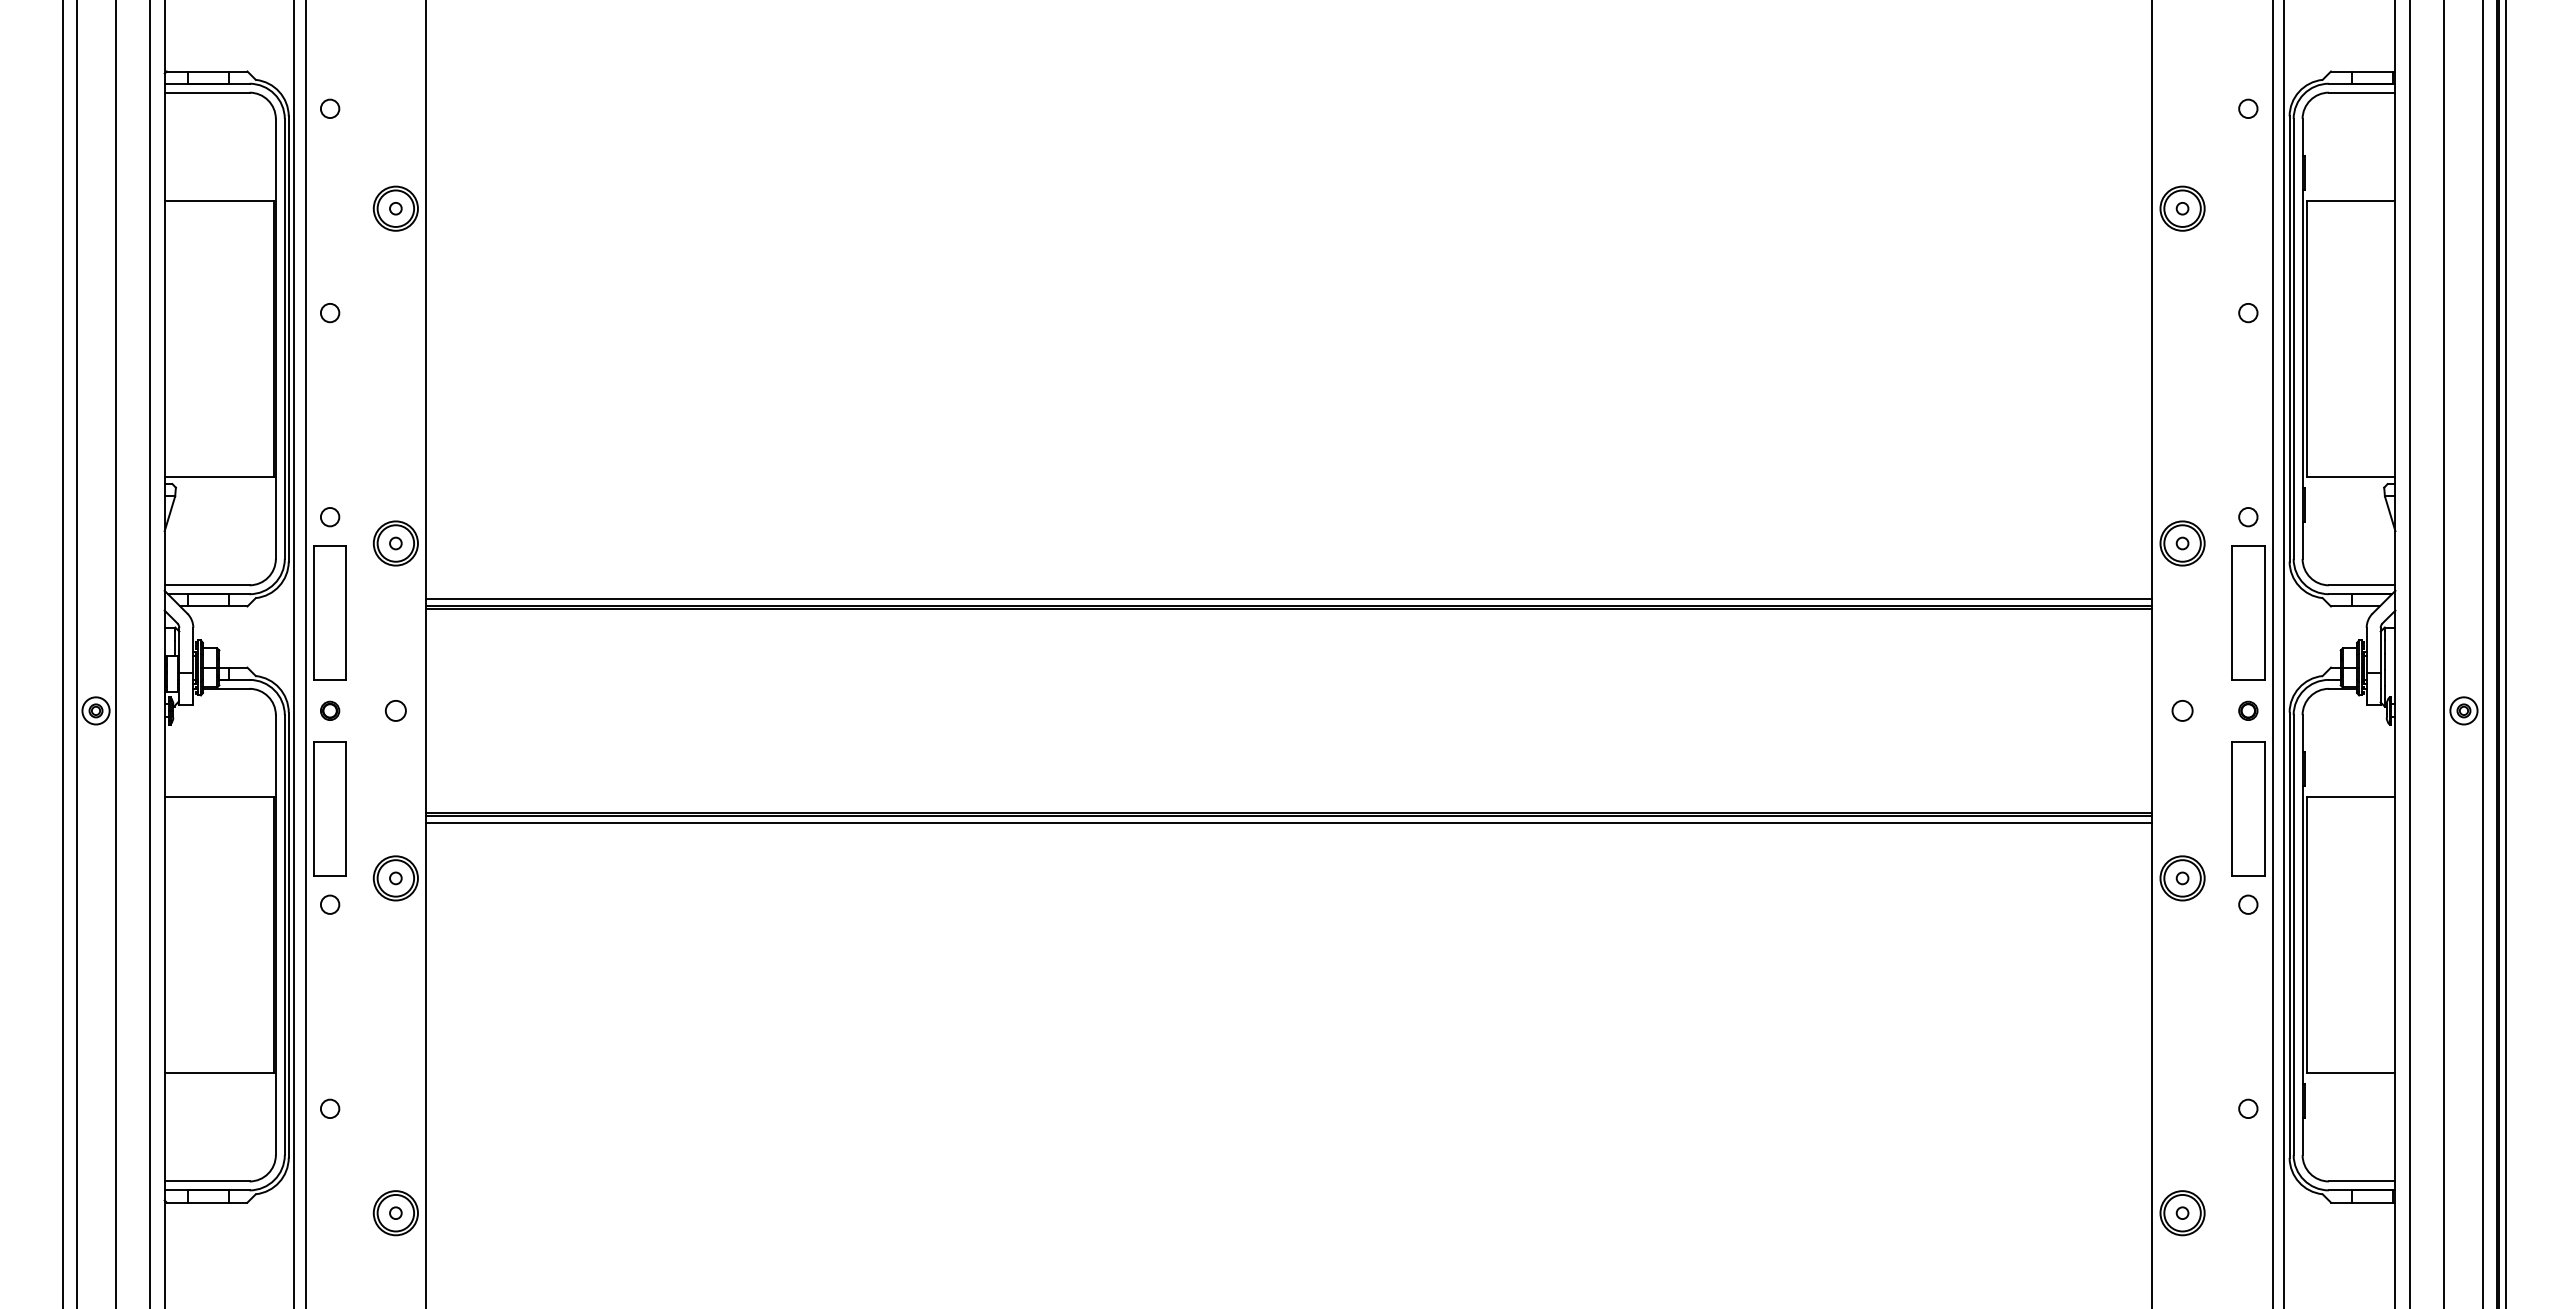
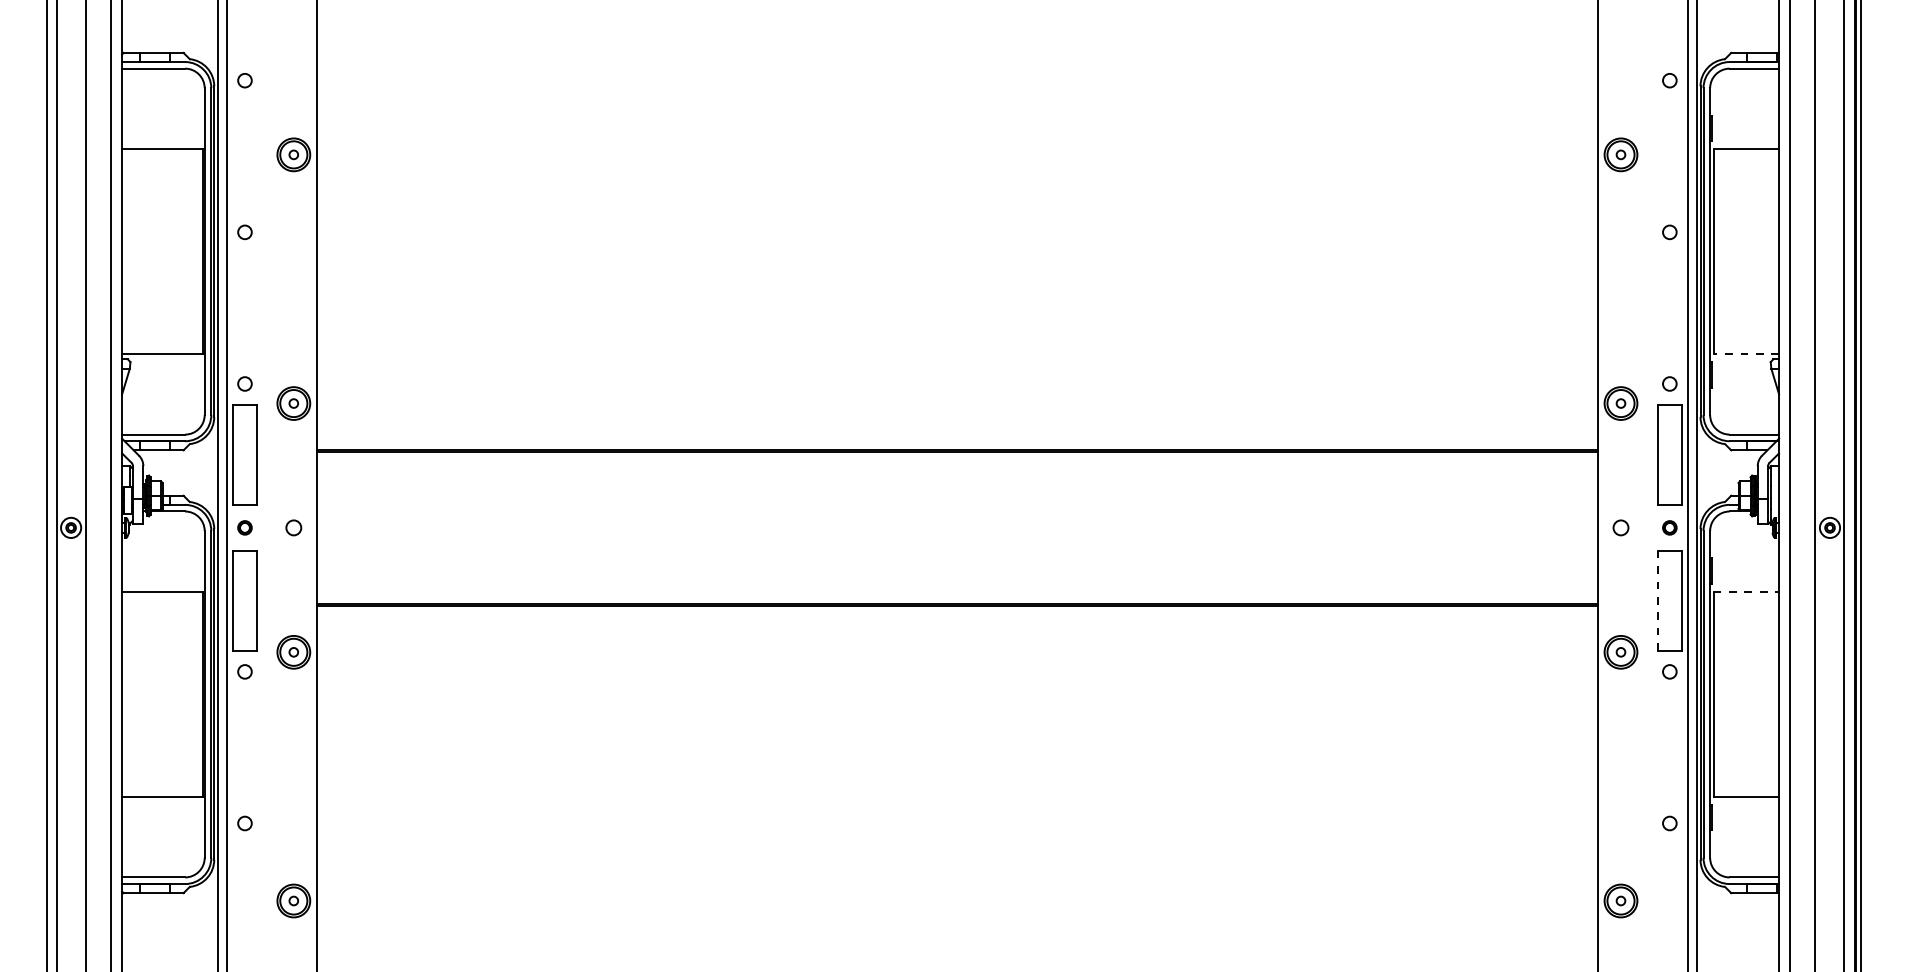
line: (2350, 476) -> (1745, 353), solid -> dashed
line: (1288, 599) -> (956, 445), removed
line: (2351, 797) -> (1746, 592), solid -> dashed
line: (2231, 809) -> (1657, 601), solid -> dashed
line: (1288, 822) -> (956, 610), removed

